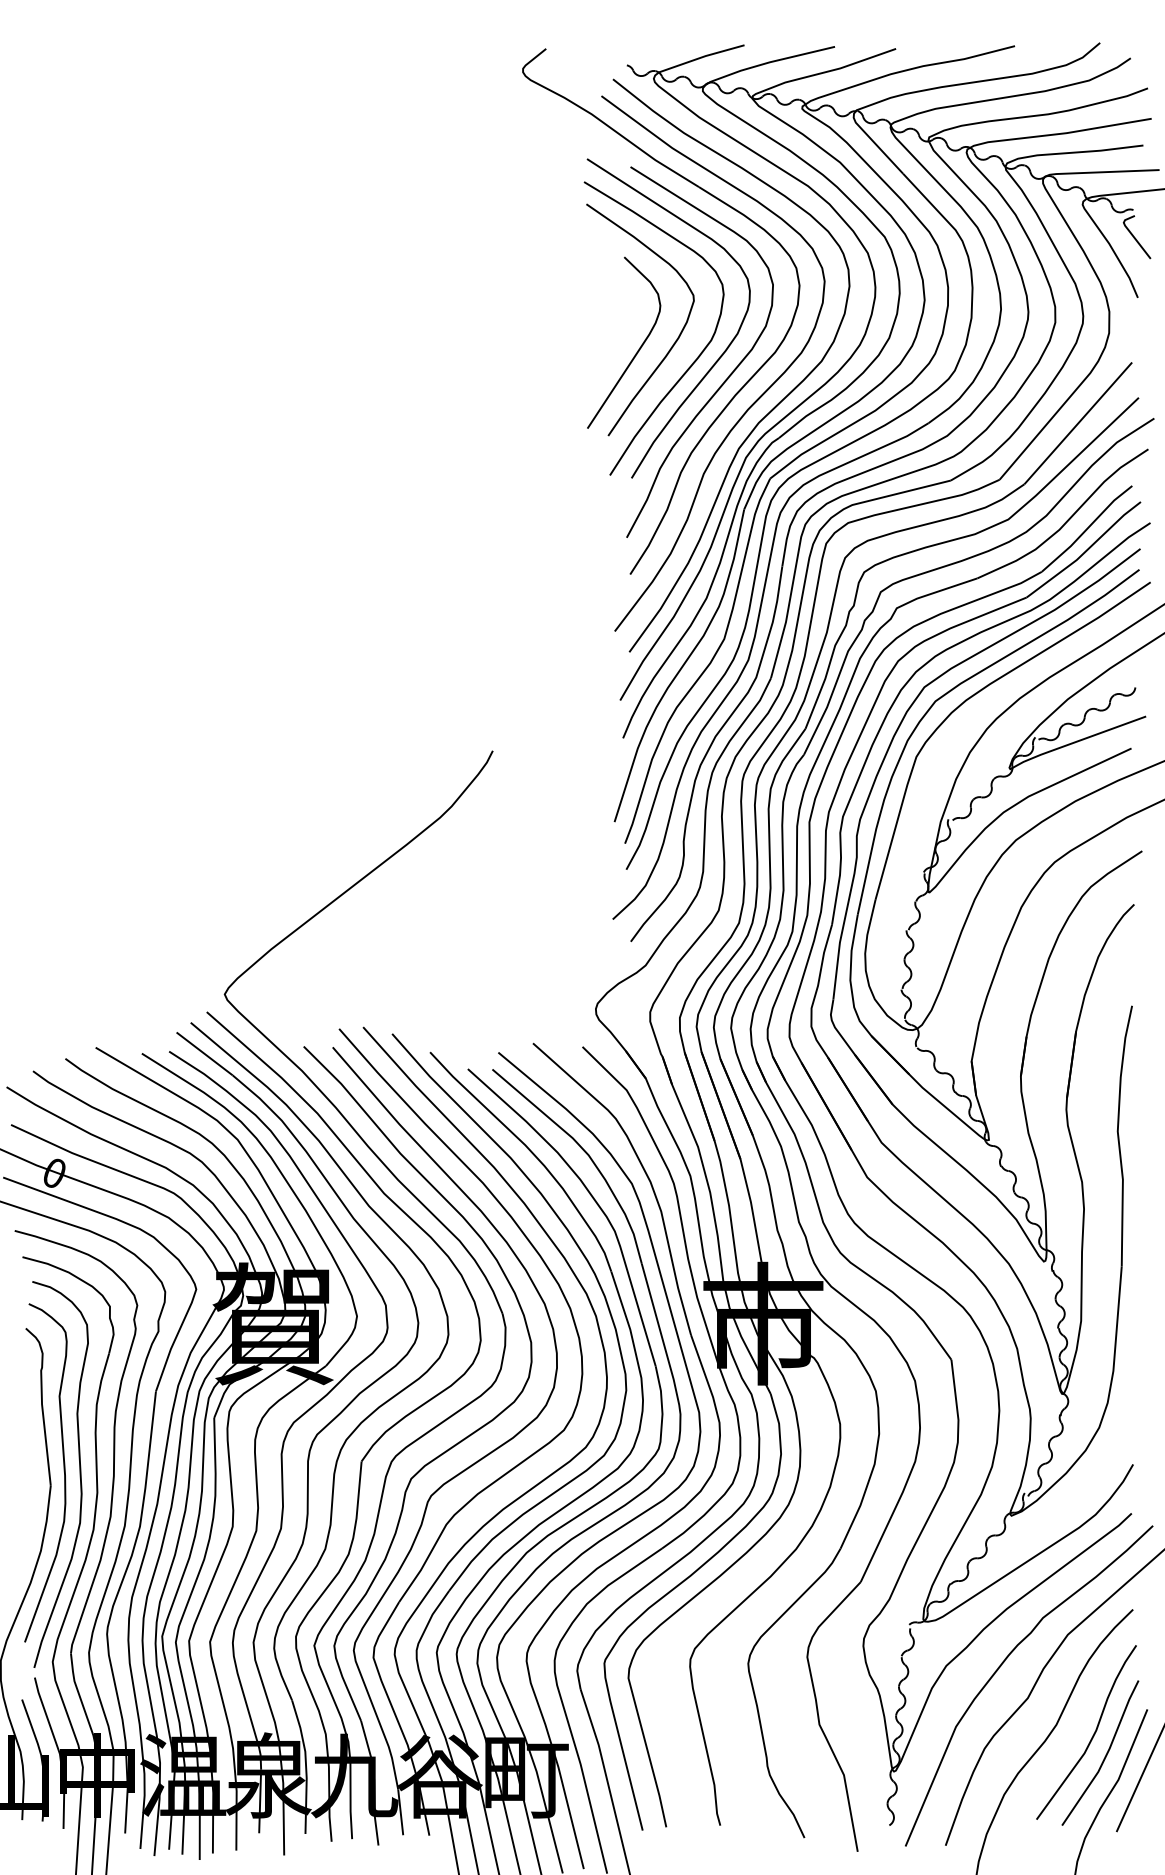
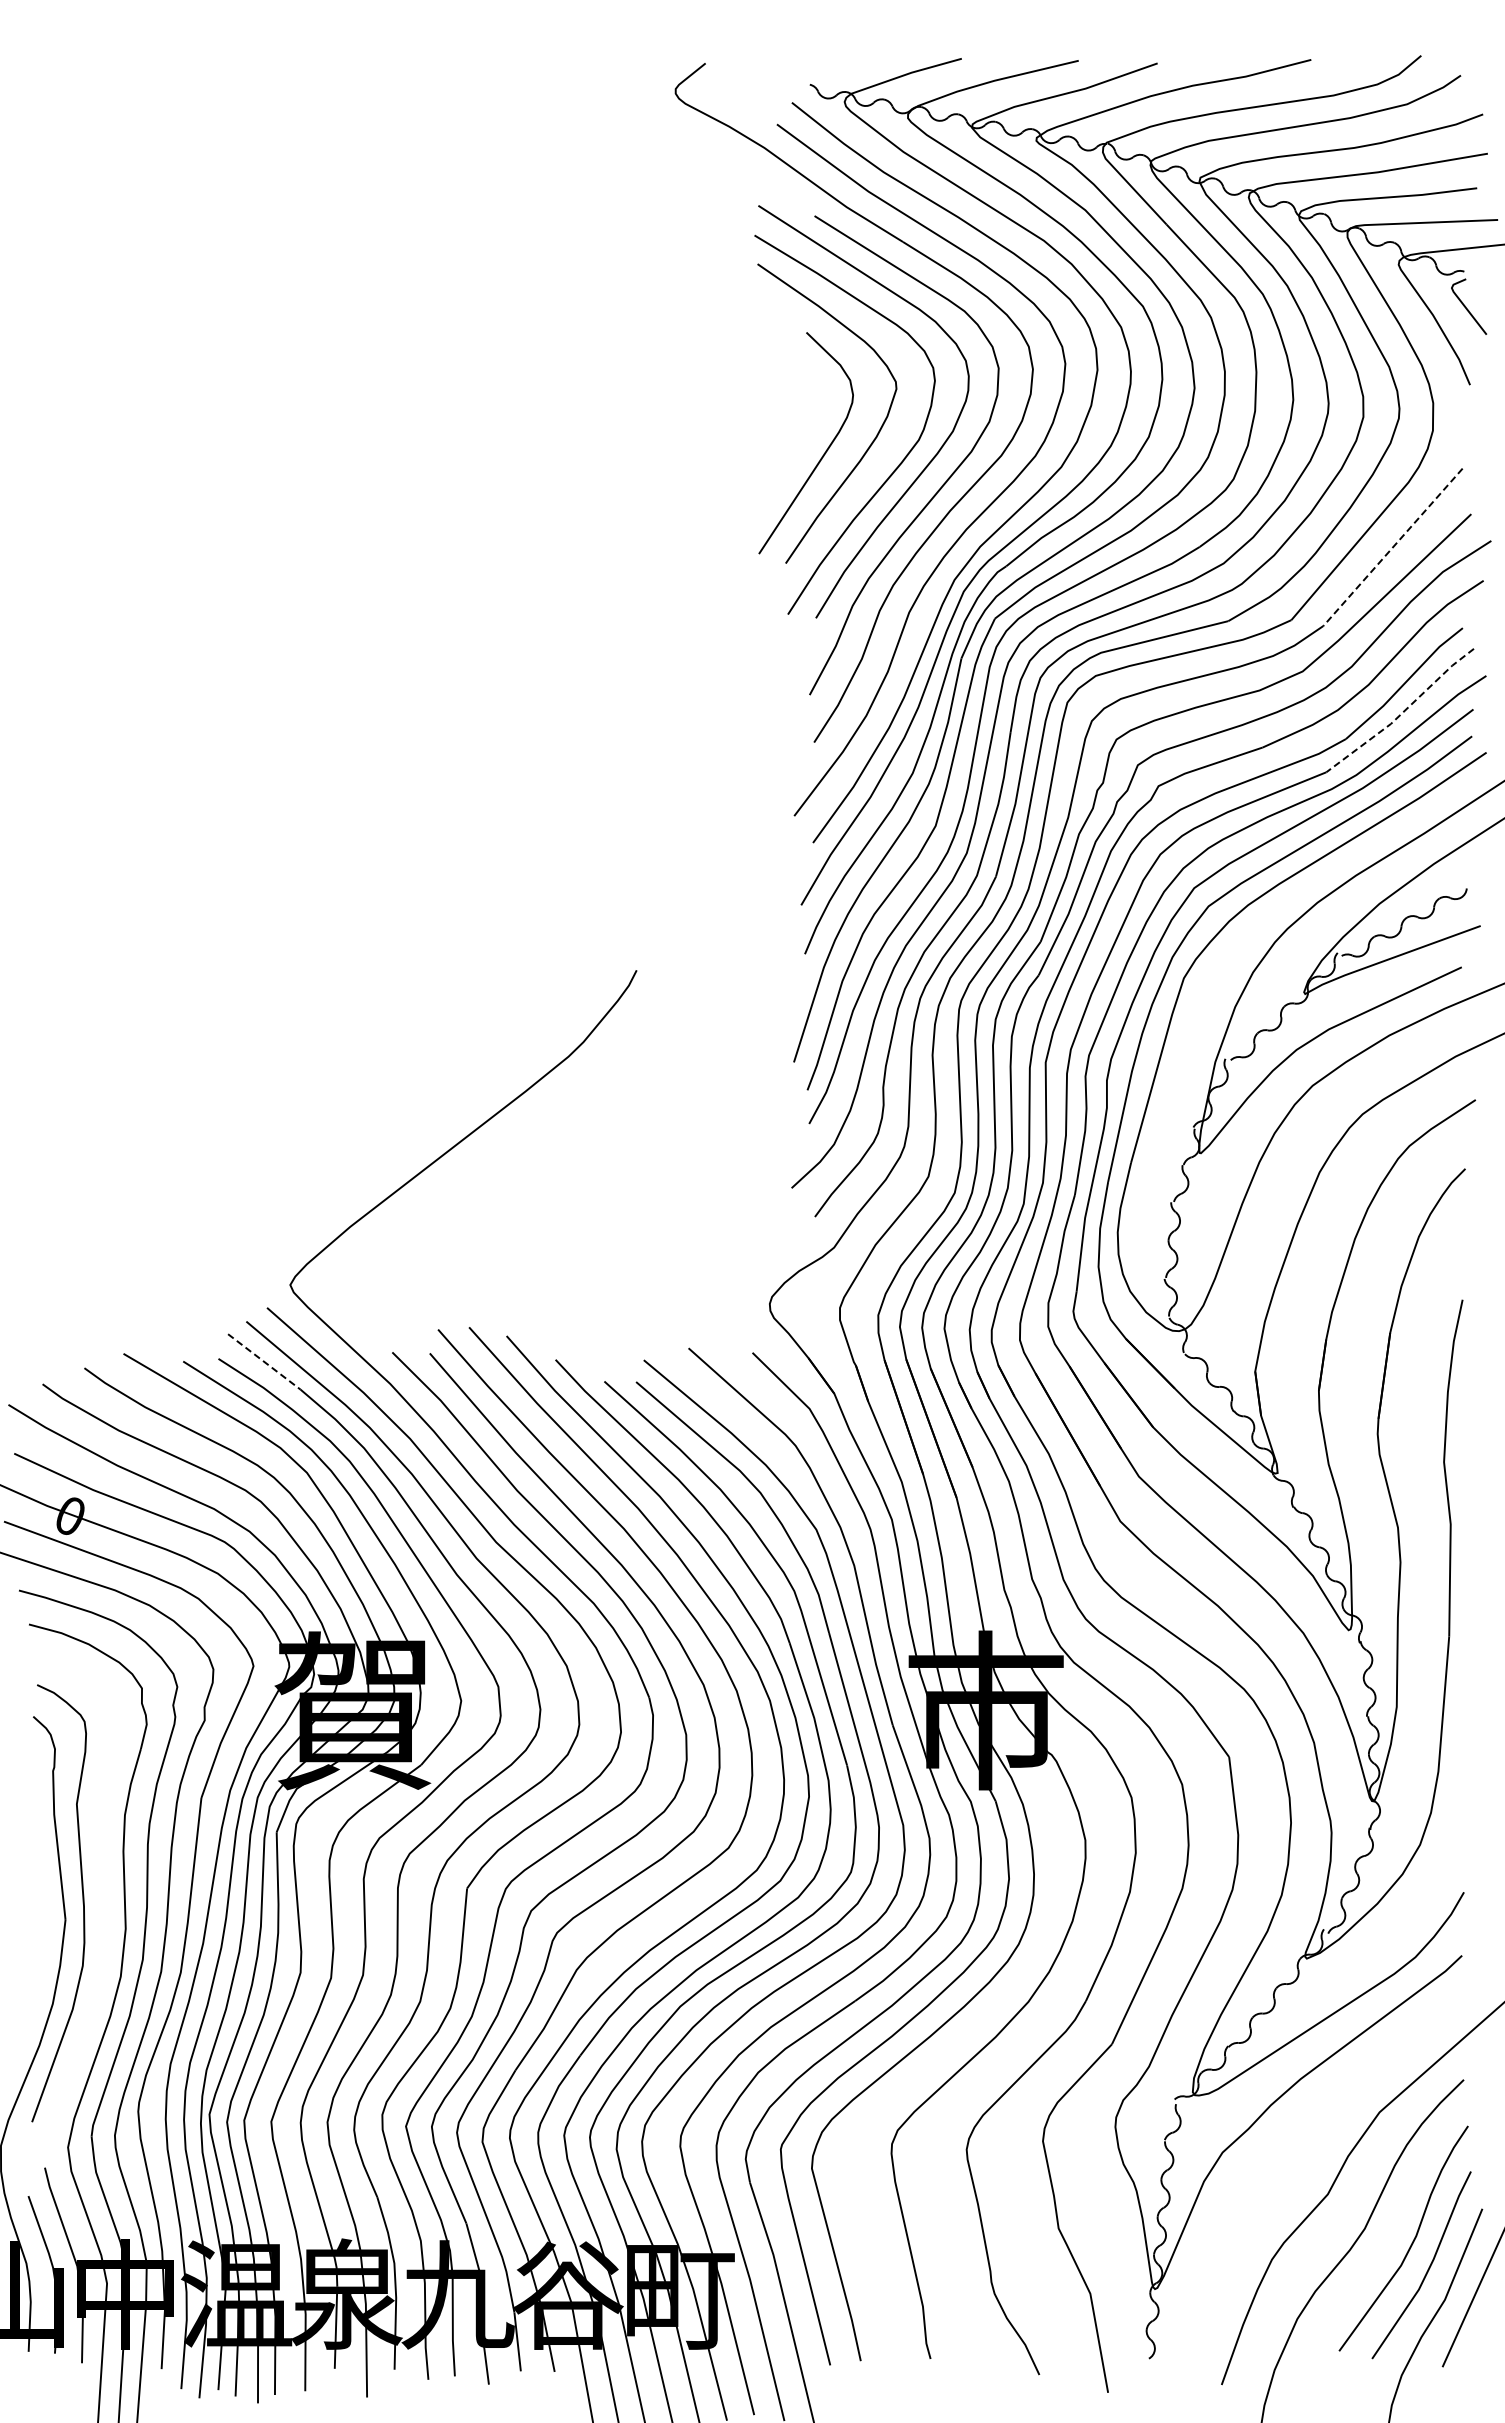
line: (1077, 423) -> (1392, 547), solid -> dashed
line: (1085, 551) -> (1402, 712), solid -> dashed
line: (204, 1053) -> (264, 1361), solid -> dashed
curve: (79, 1470) -> (102, 1899), removed
curve: (1003, 1663) -> (1296, 2149), removed

